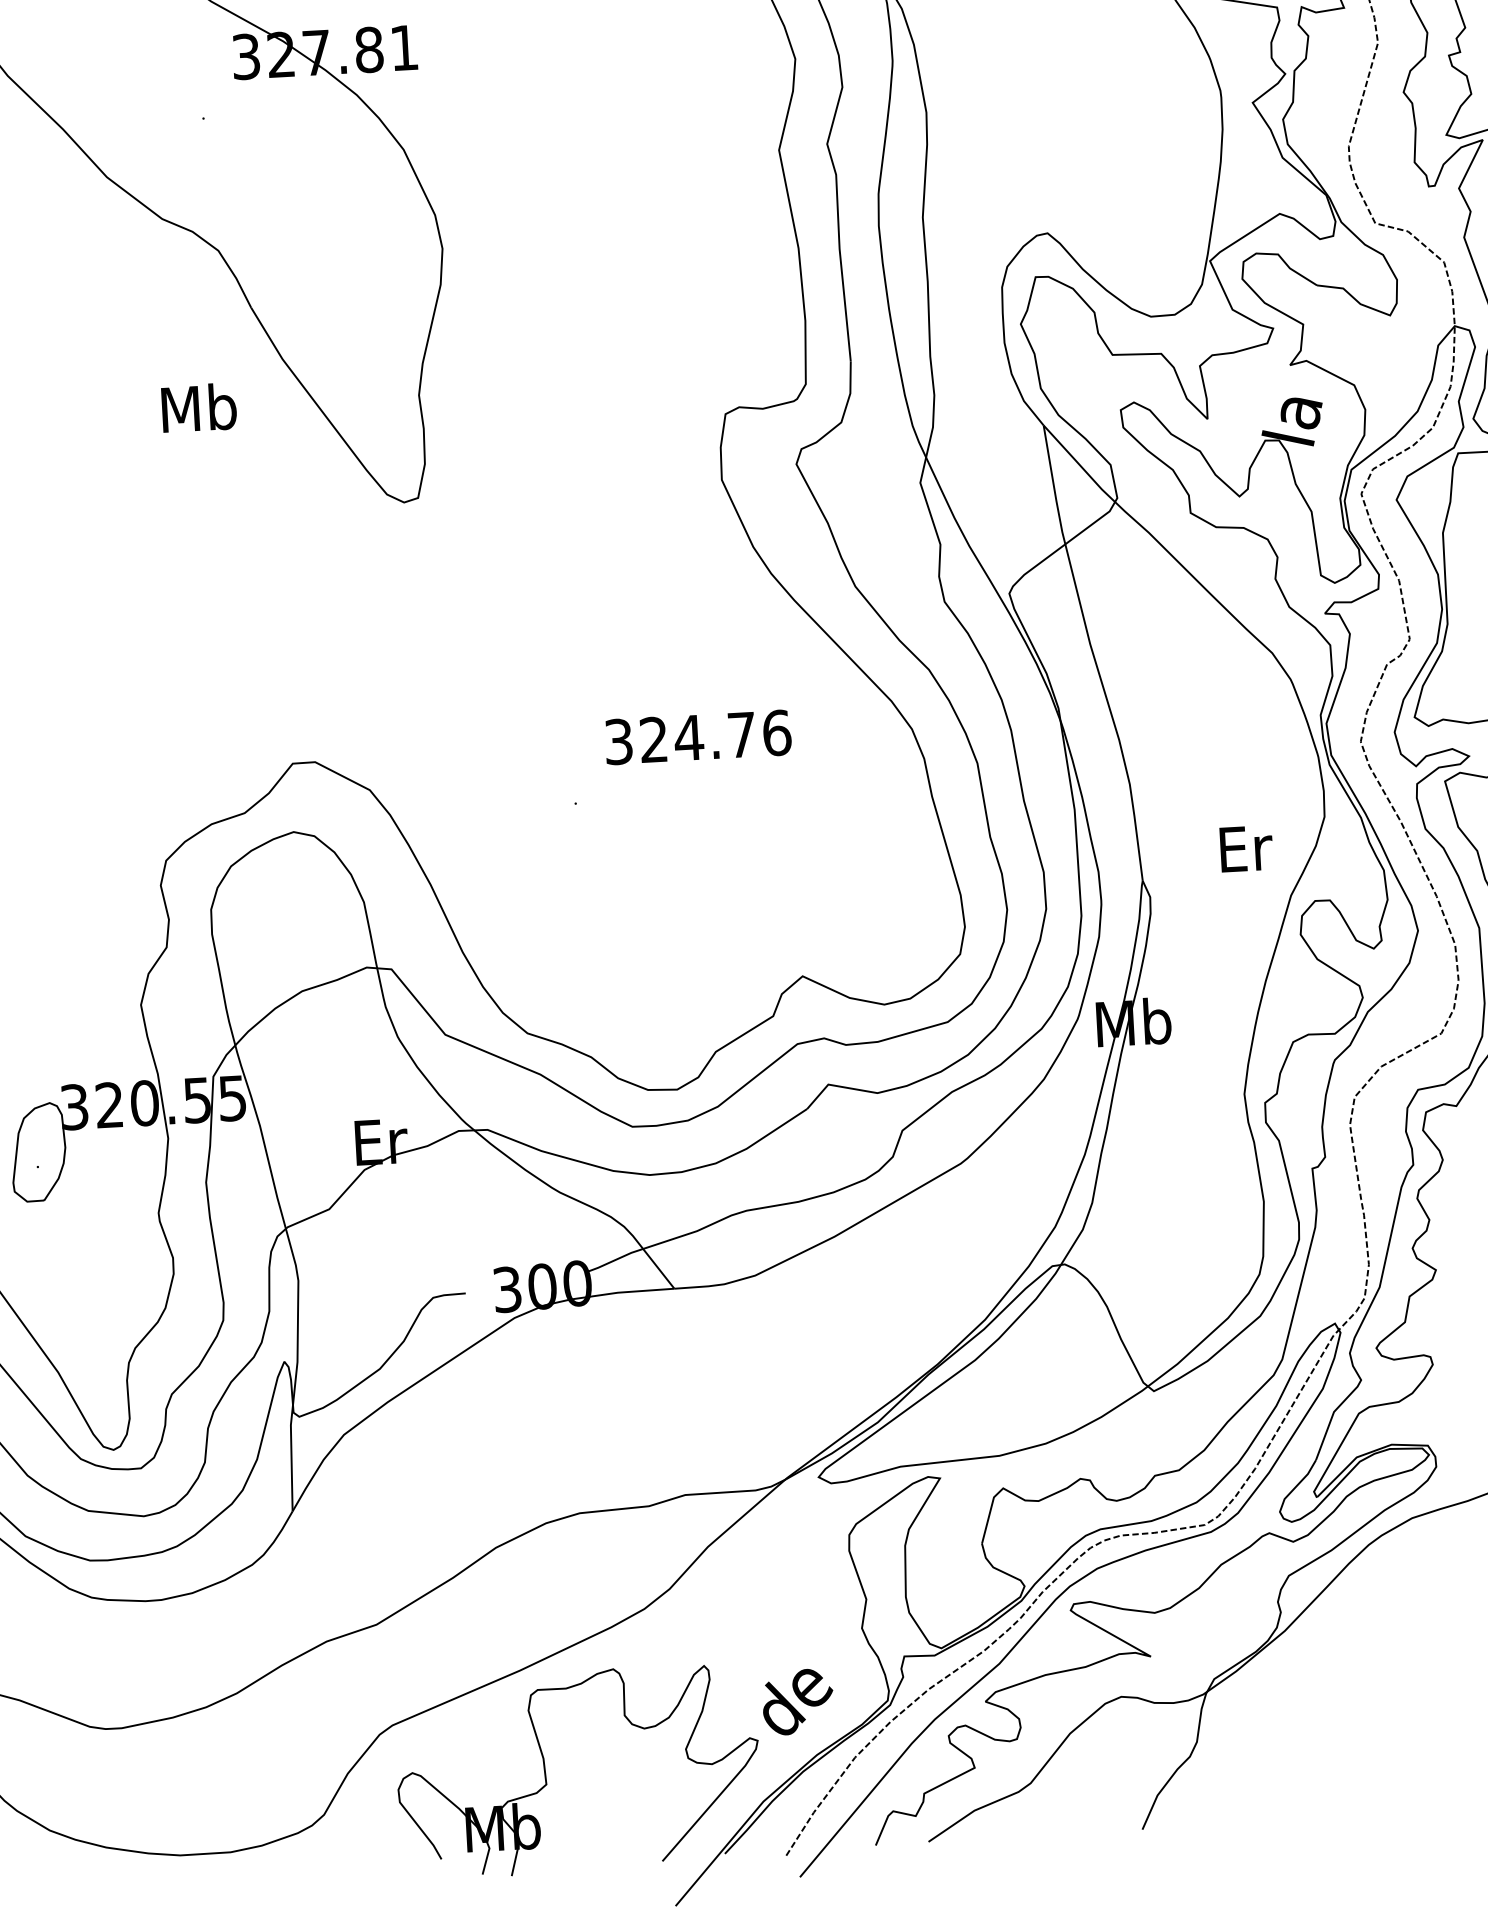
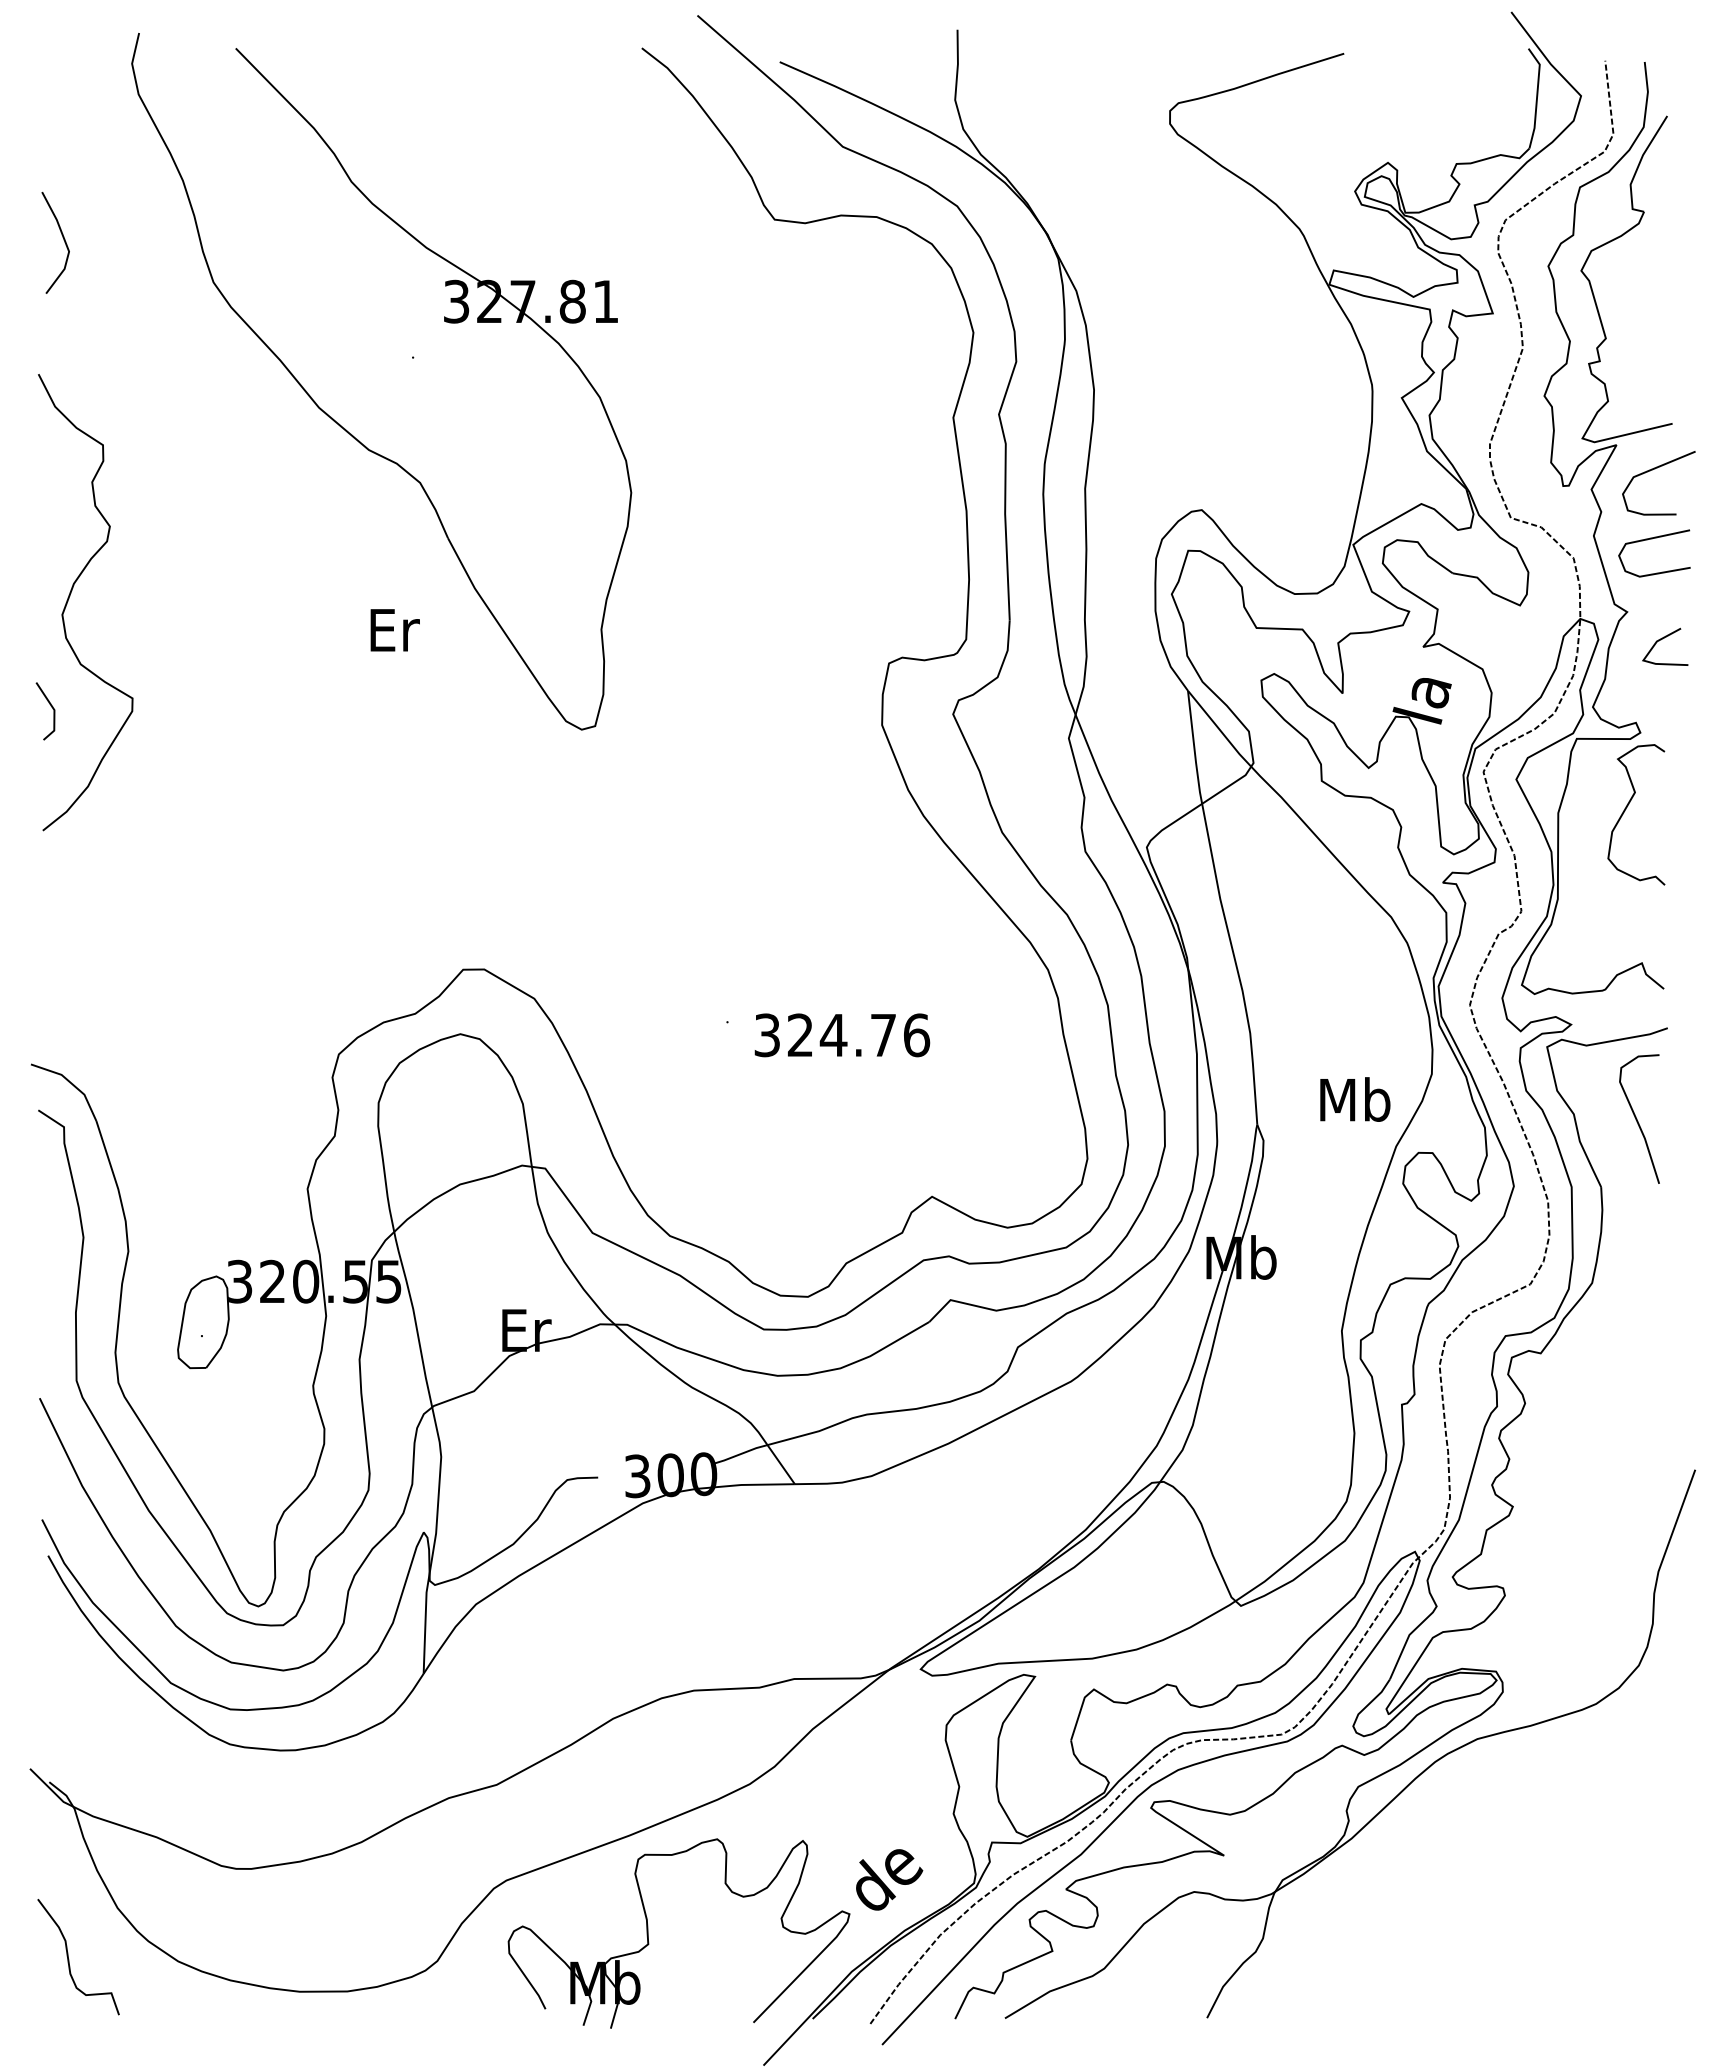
text: (198, 407) -> (393, 629), Mb -> Er
text: (698, 737) -> (842, 1035), moved
text: (1245, 848) -> (1355, 1099), Er -> Mb

